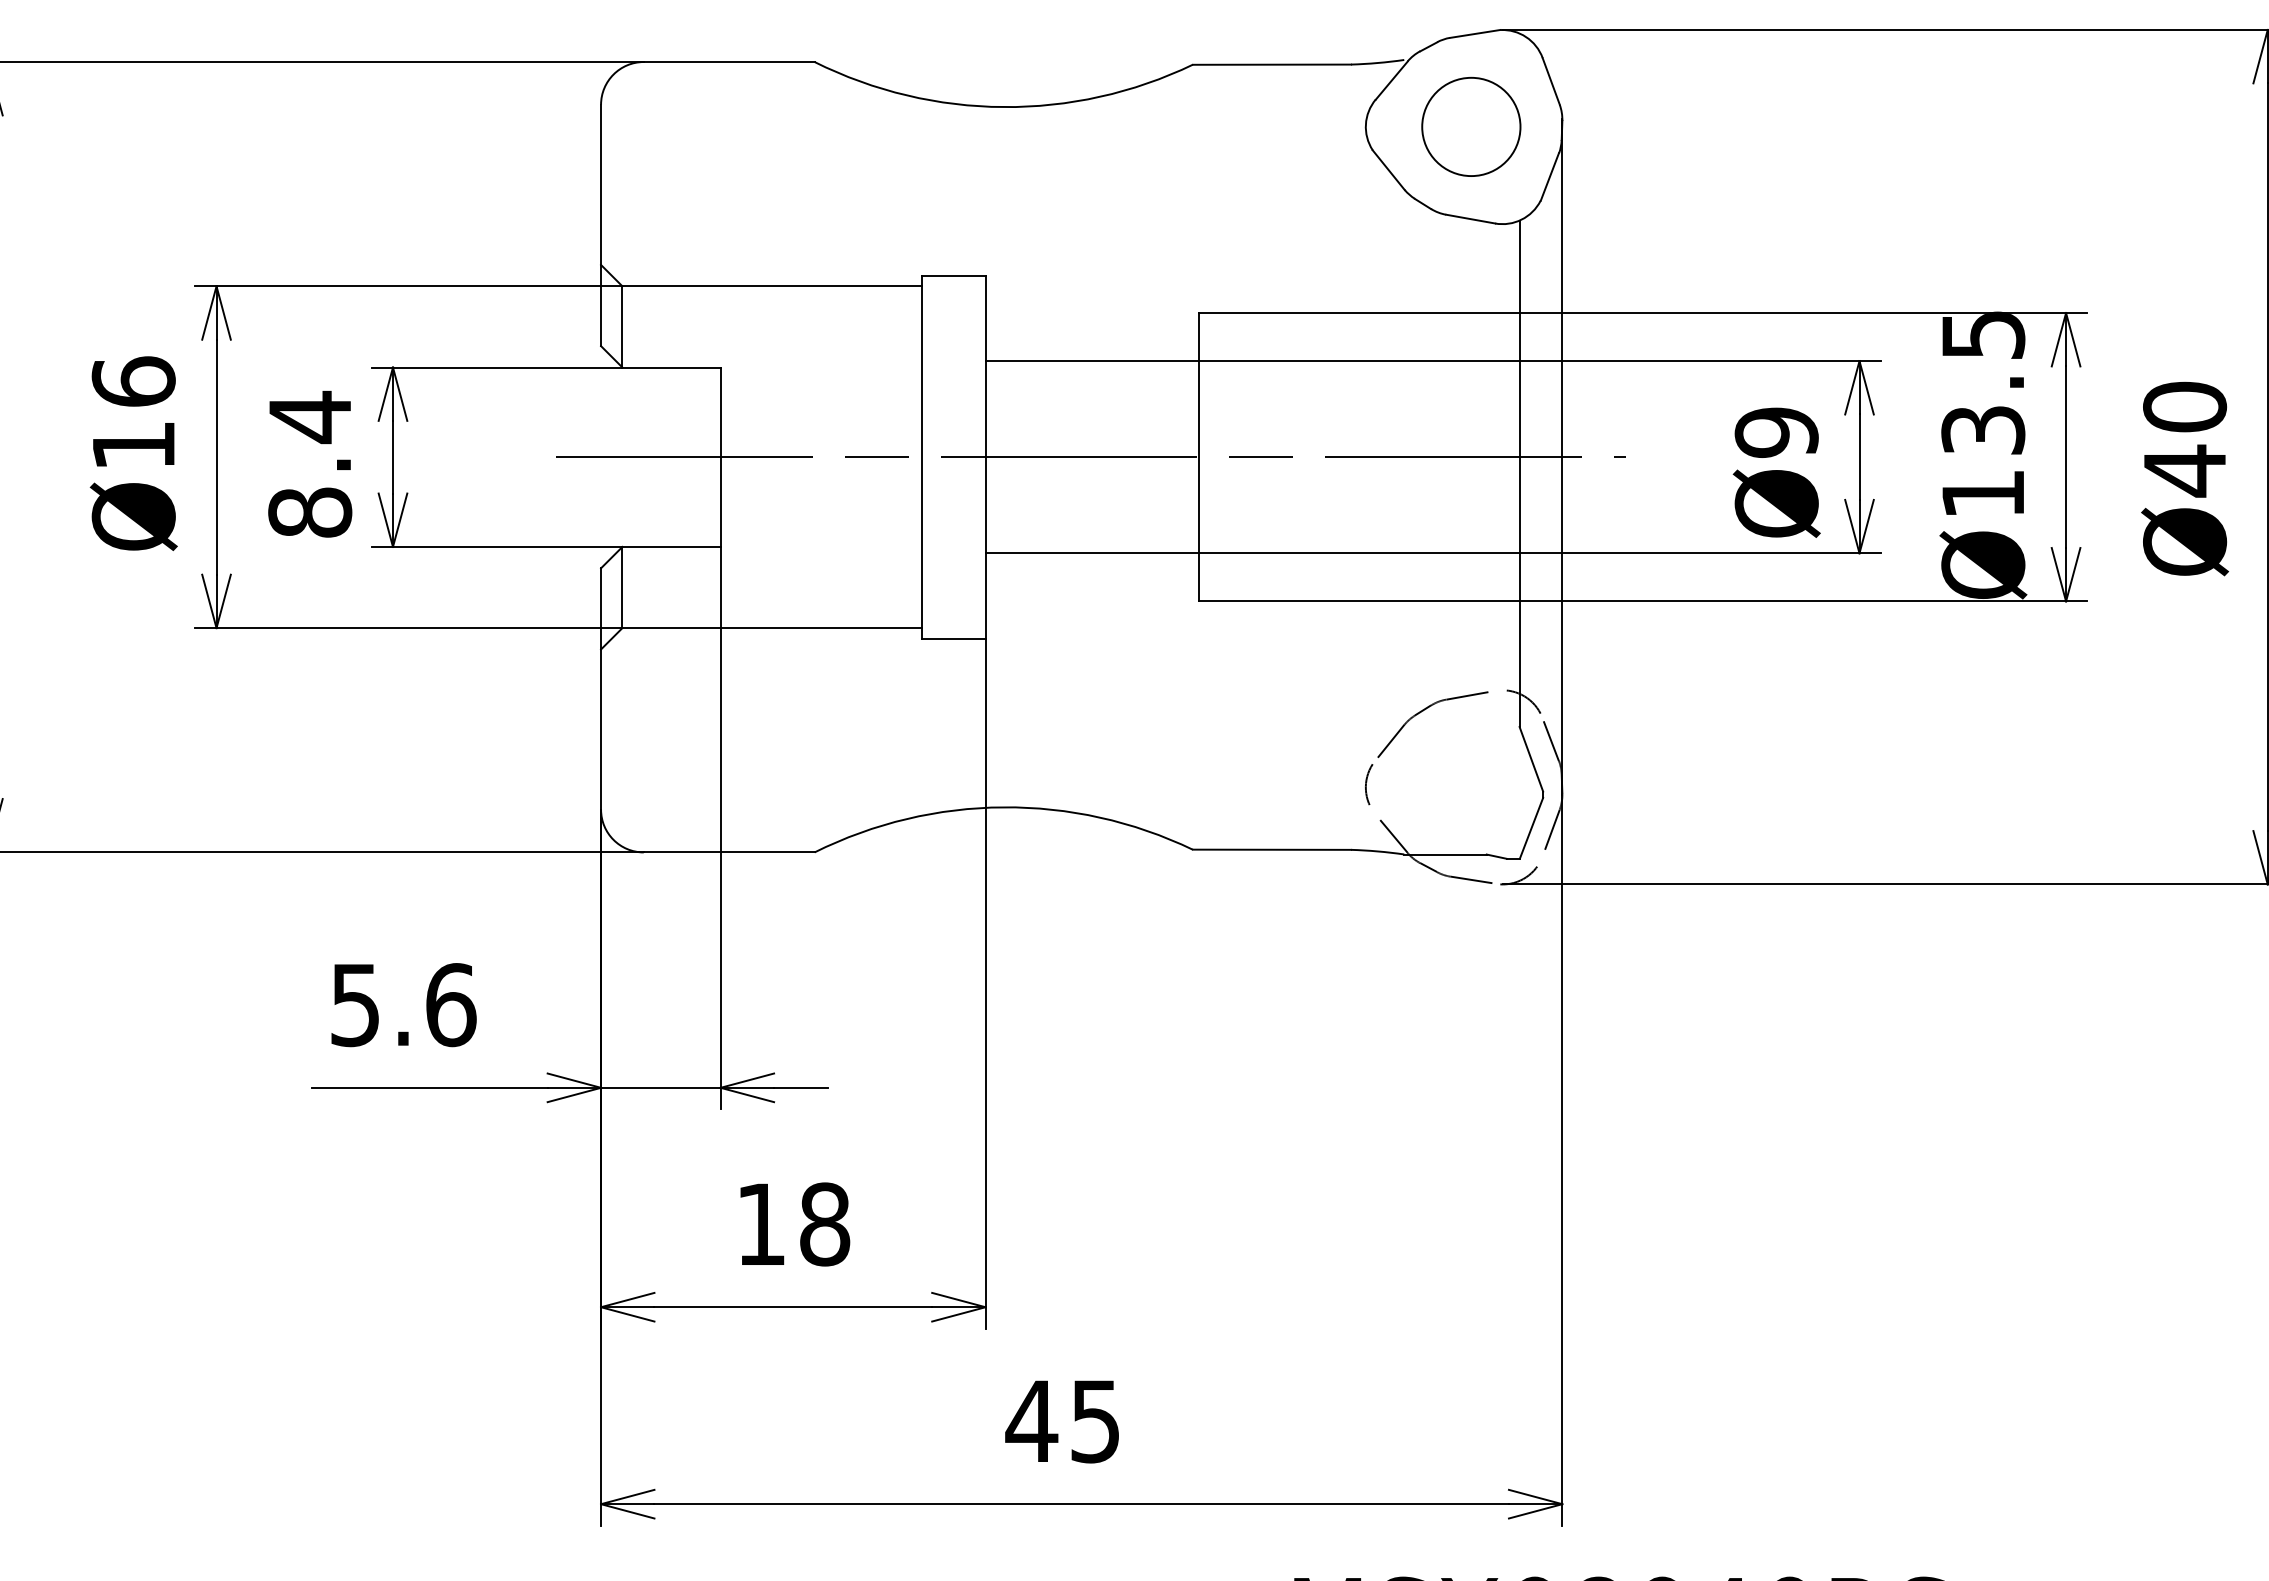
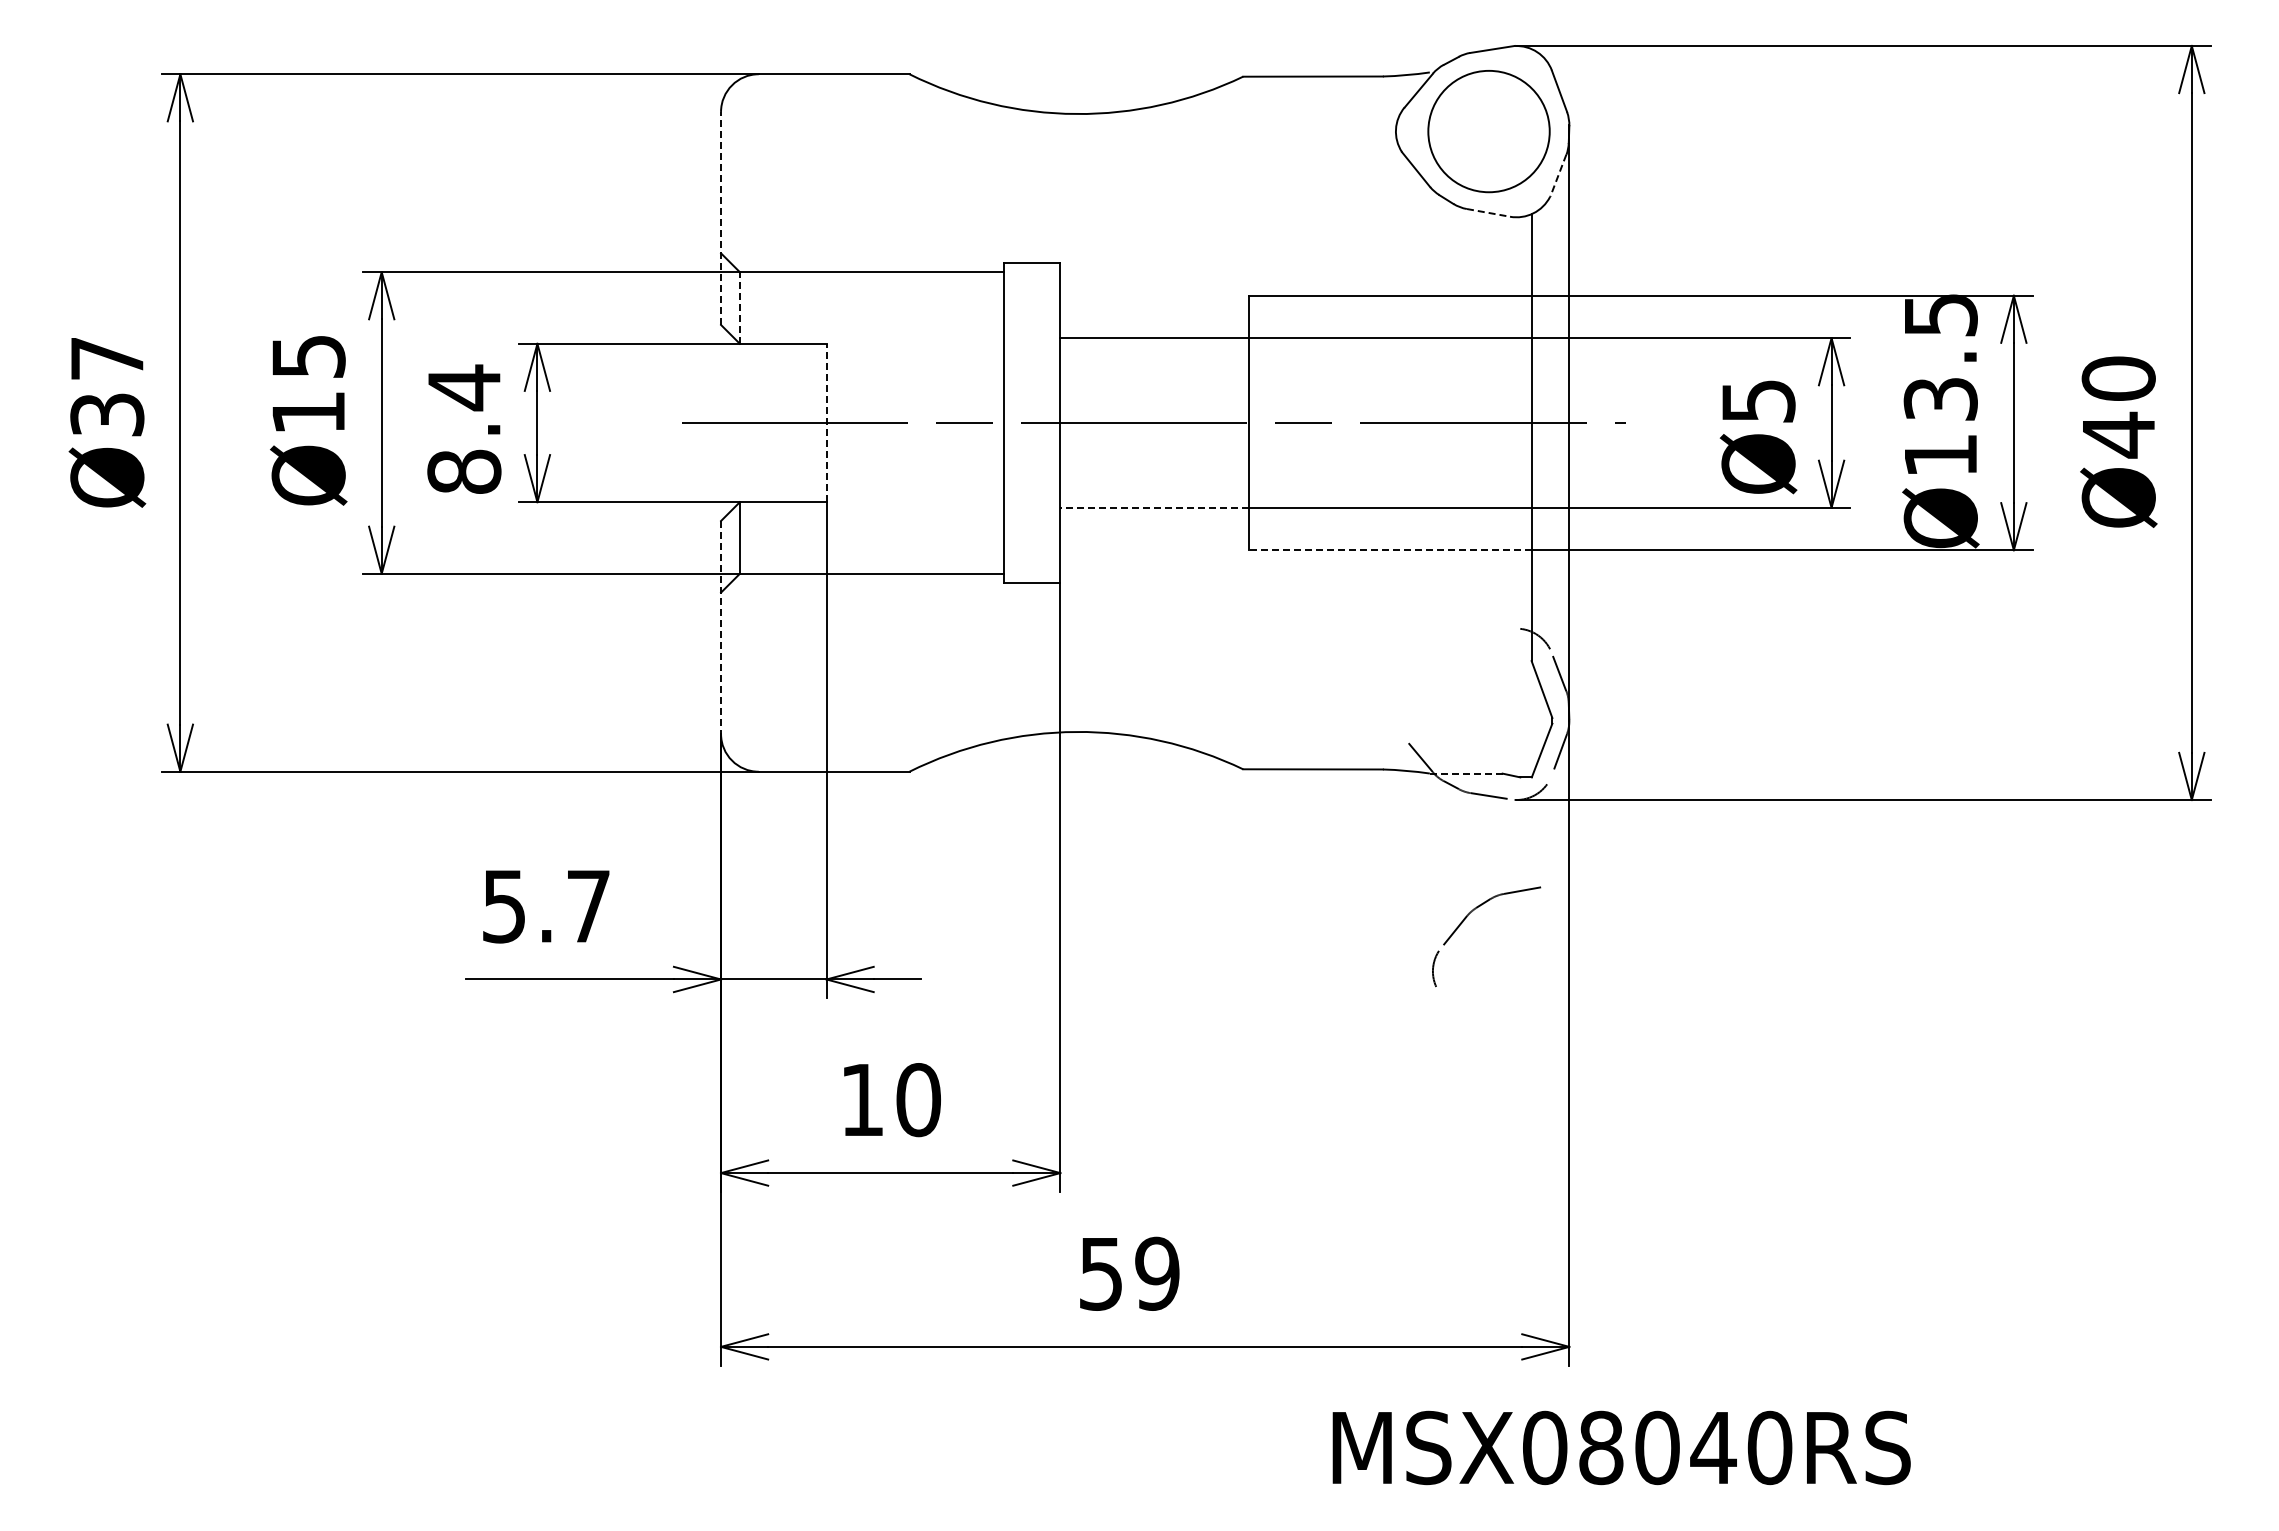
circle: (1470, 126) -> (1488, 131), size x1.4
line: (1550, 177) -> (1558, 176), solid -> dashed
line: (1470, 218) -> (1488, 212), solid -> dashed
line: (601, 225) -> (721, 218), solid -> dashed
line: (621, 327) -> (739, 308), solid -> dashed
text: (133, 381) -> (308, 356), Ø16 -> Ø15
text: (1776, 432) -> (1758, 401), Ø9 -> Ø5
line: (720, 456) -> (826, 422), solid -> dashed
line: (1092, 552) -> (1154, 507), solid -> dashed
line: (1358, 601) -> (1389, 550), solid -> dashed
line: (601, 688) -> (721, 627), solid -> dashed
part: (1405, 726) -> (1467, 917), moved
line: (1445, 854) -> (1466, 773), solid -> dashed
text: (451, 1005) -> (589, 906), 5.6 -> 5.7
text: (824, 1223) -> (918, 1099), 18 -> 10
text: (1062, 1421) -> (1128, 1273), 45 -> 59

